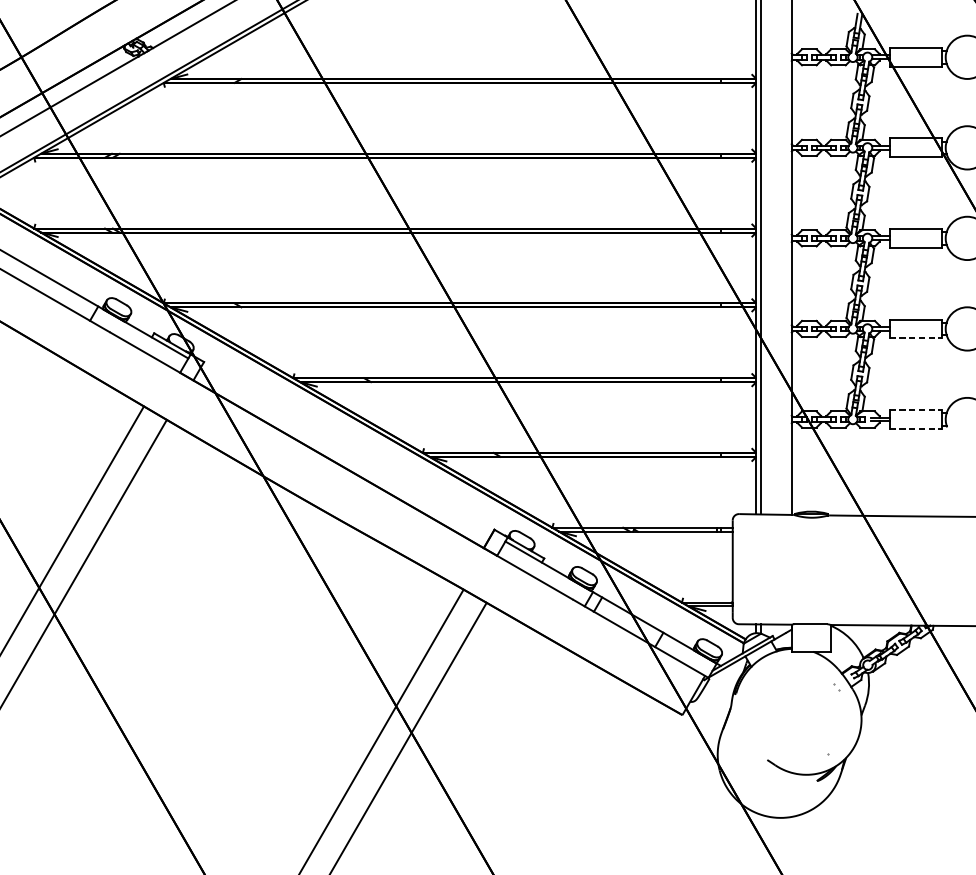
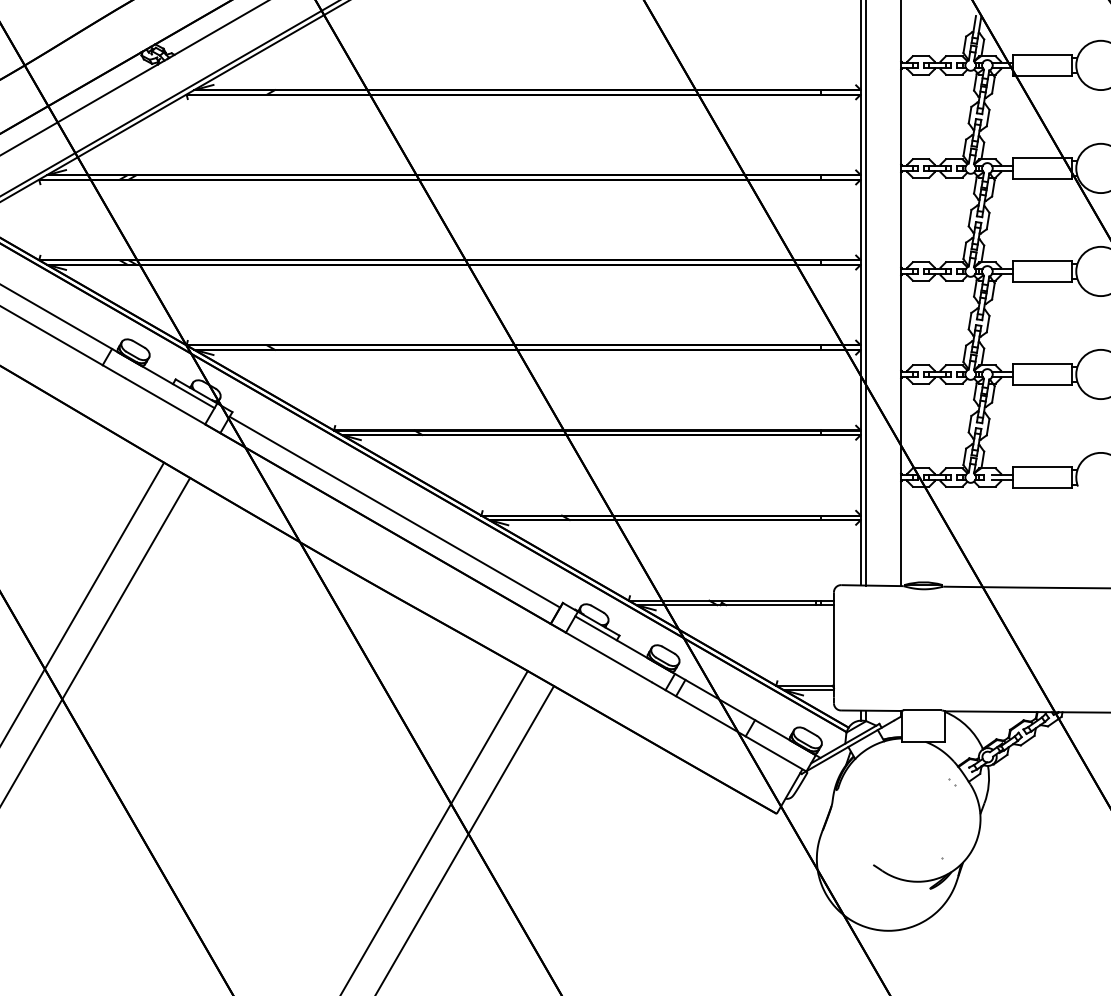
line: (916, 338) -> (1042, 385), dashed -> solid
line: (916, 409) -> (1042, 466), dashed -> solid
line: (916, 429) -> (1042, 488), dashed -> solid
line: (346, 449) -> (394, 511), added

